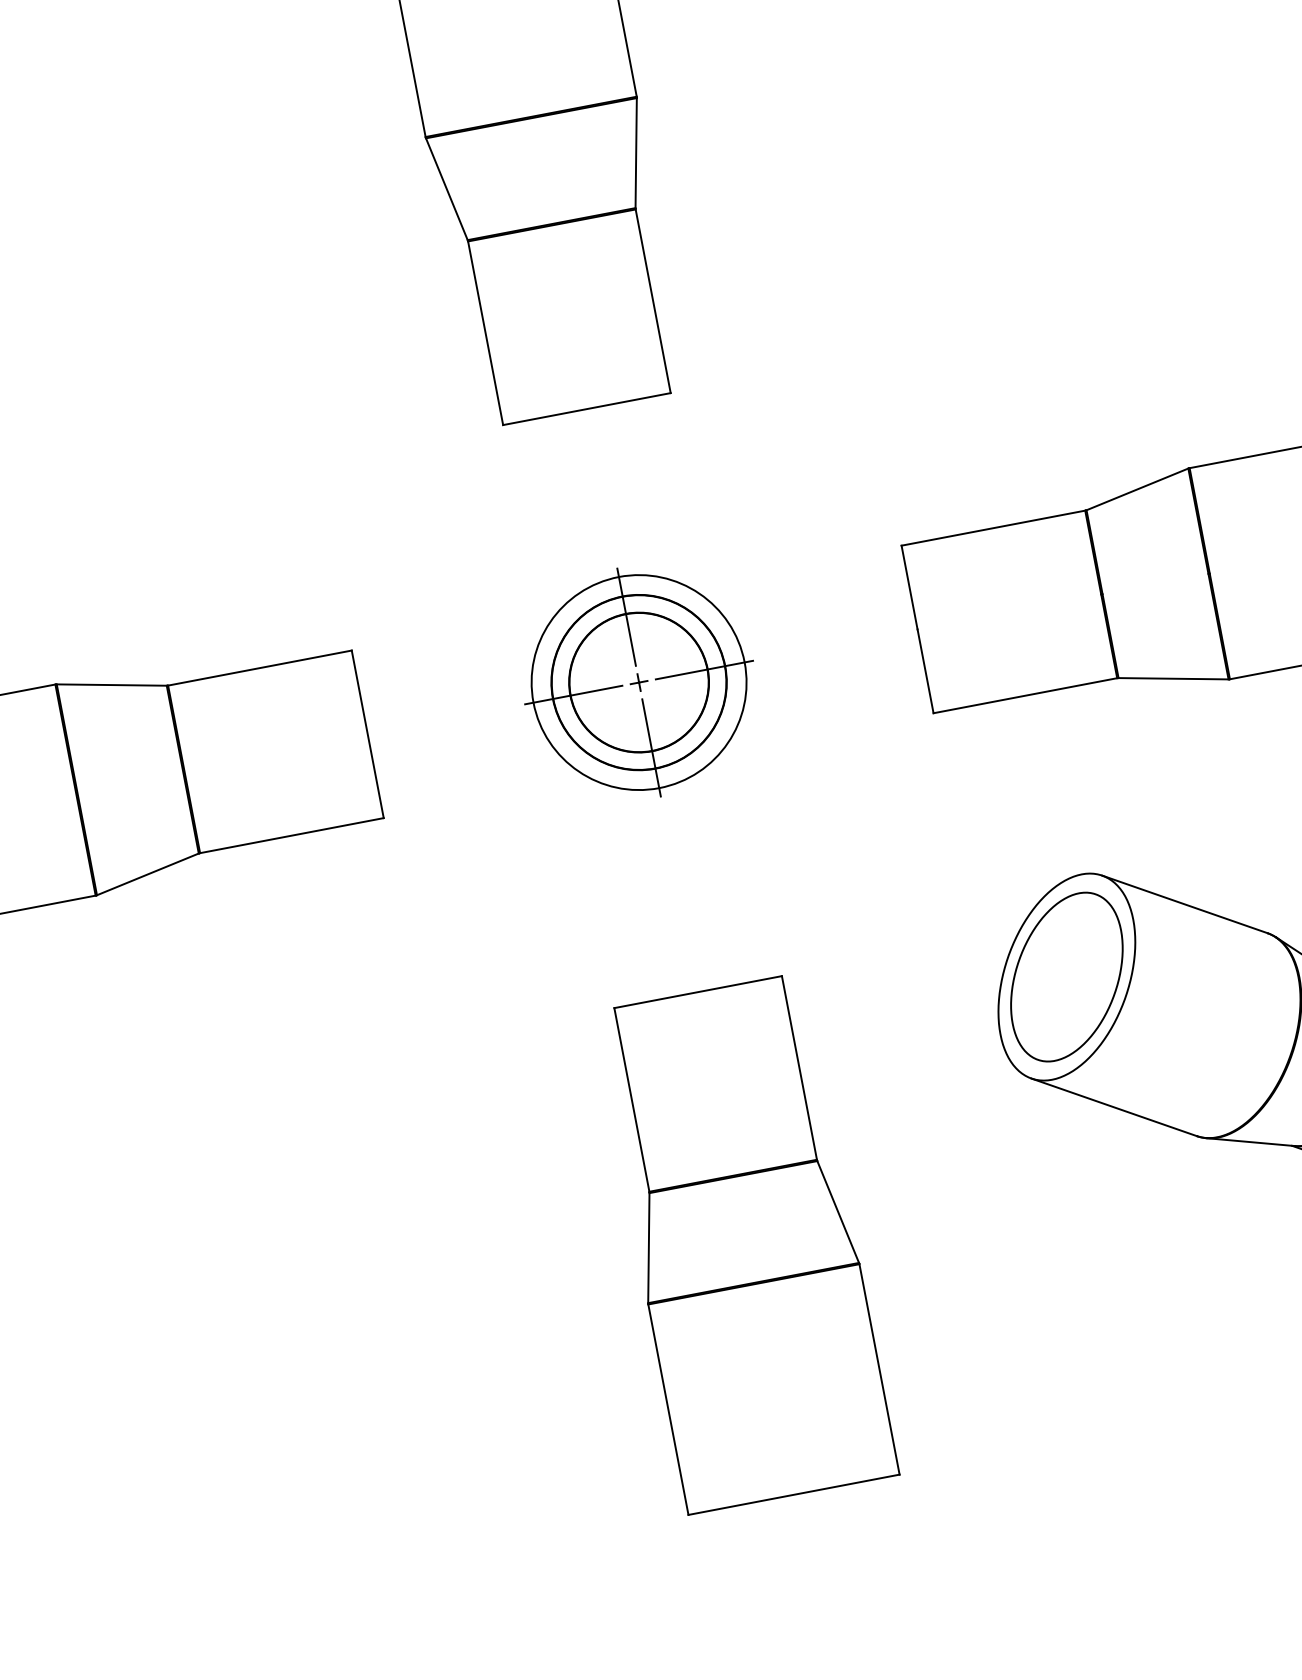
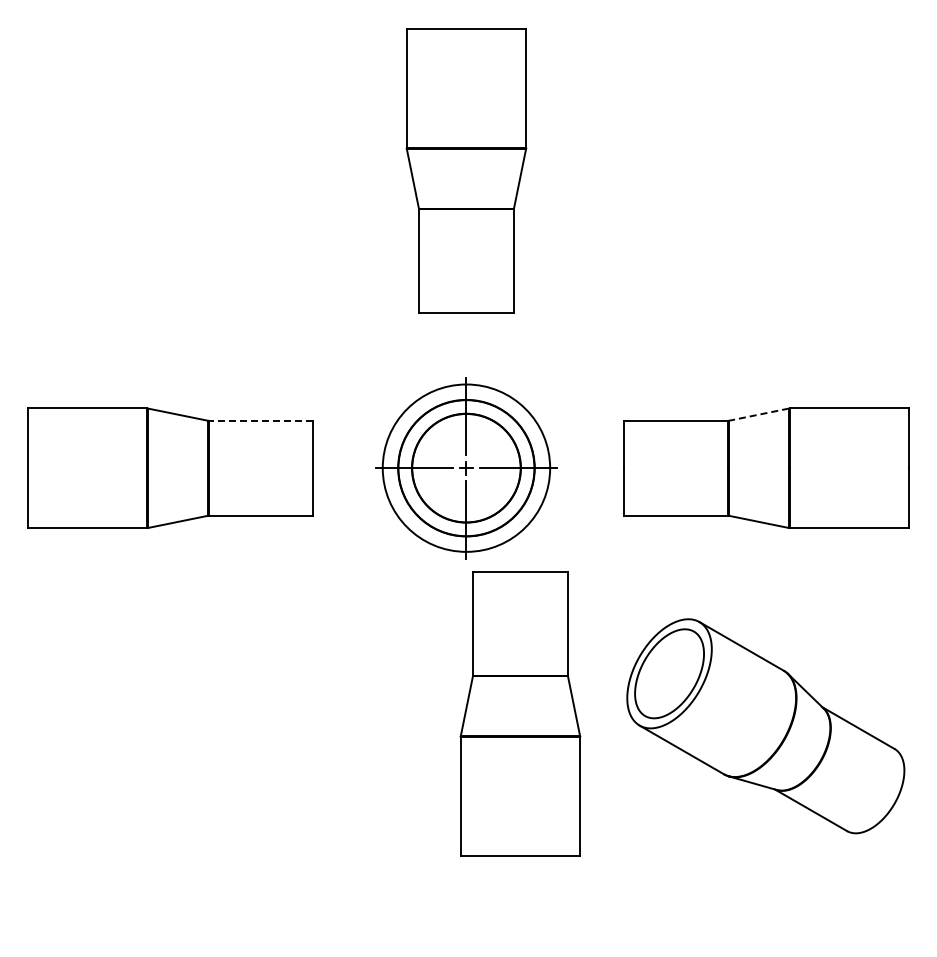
line: (1136, 489) -> (758, 414), solid -> dashed
line: (259, 667) -> (260, 420), solid -> dashed
part: (639, 682) -> (466, 468), size x1.4
part: (745, 1242) -> (520, 713), moved

